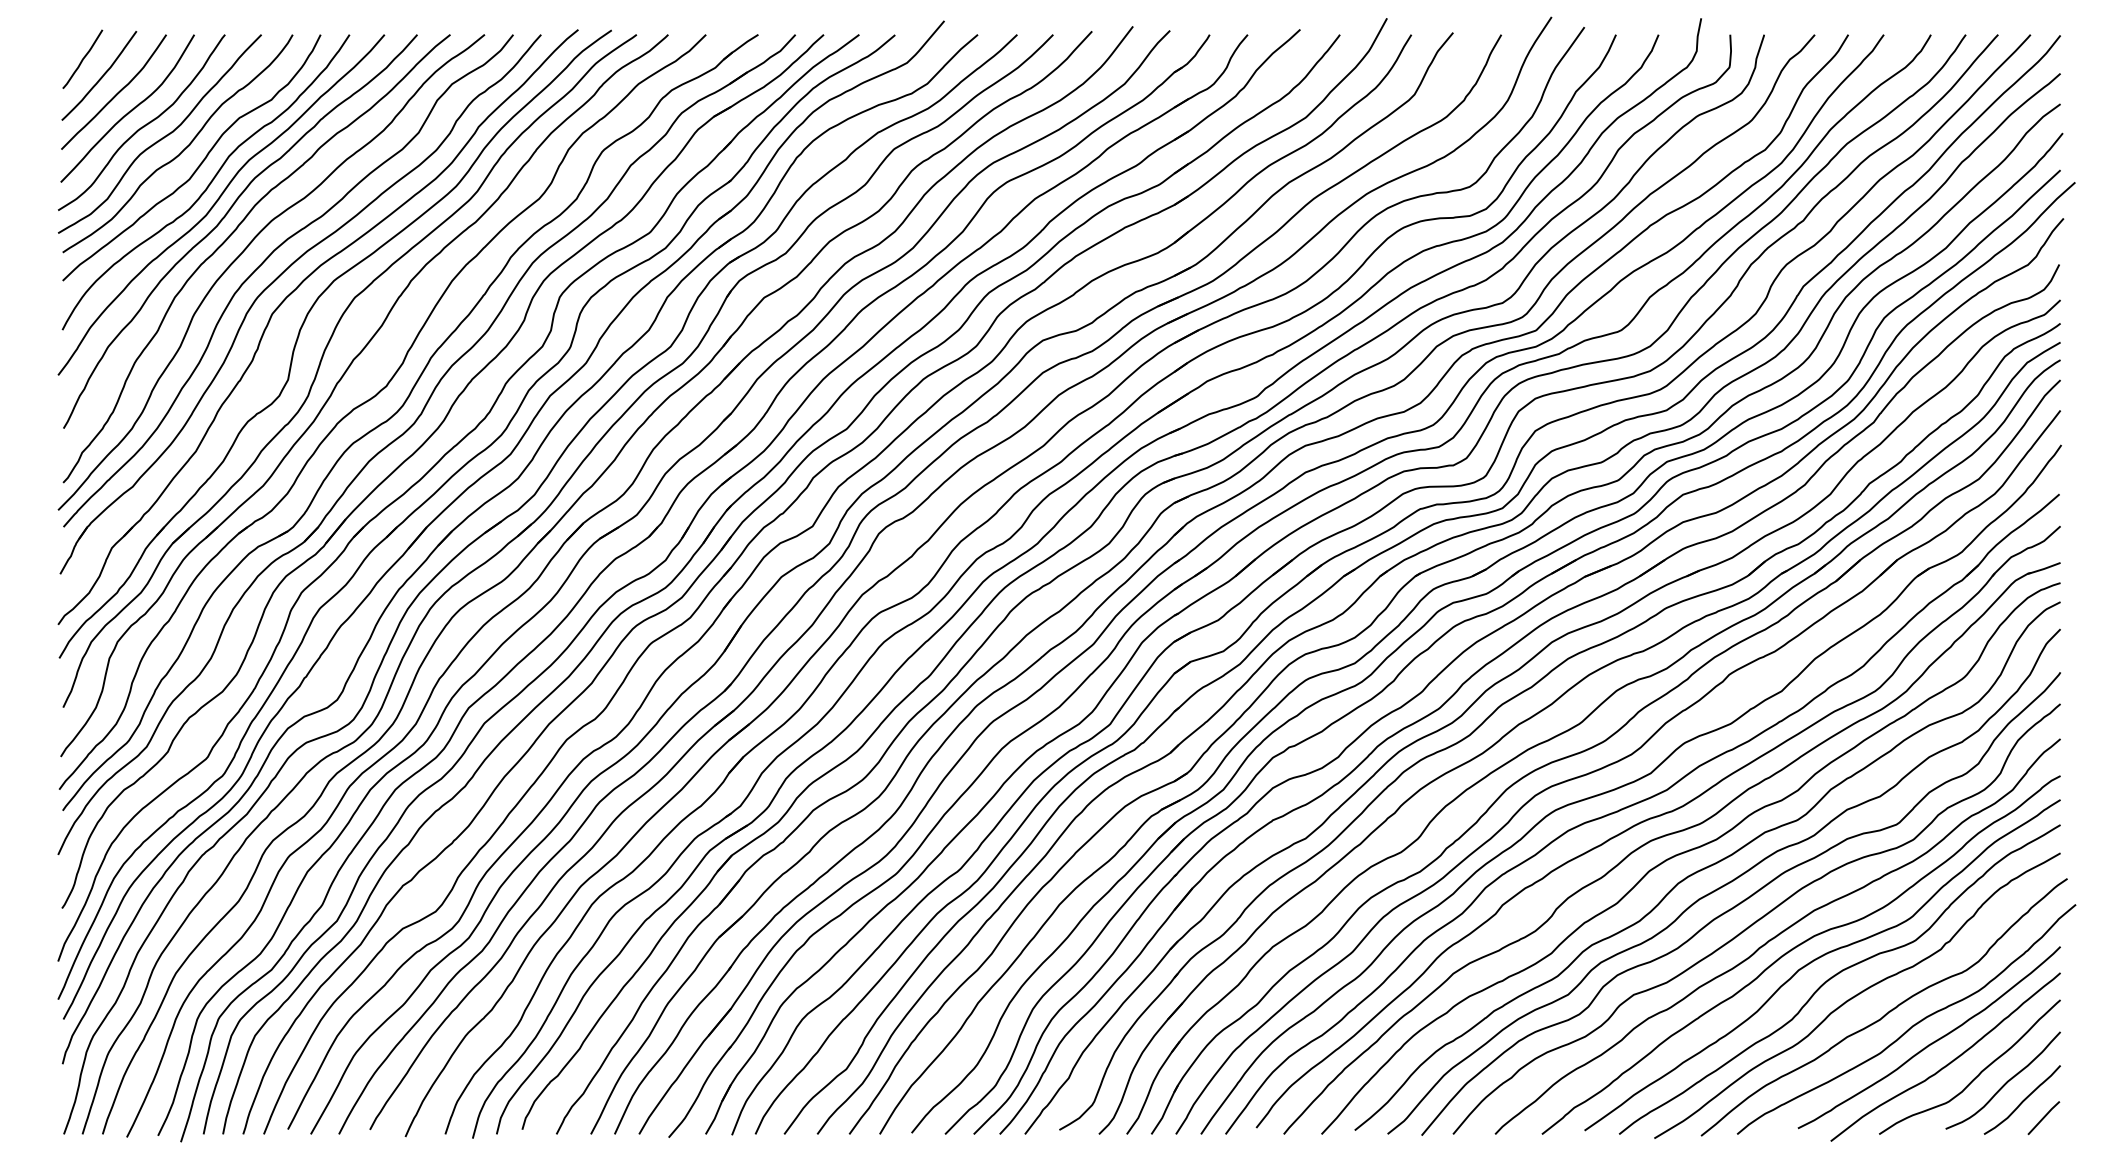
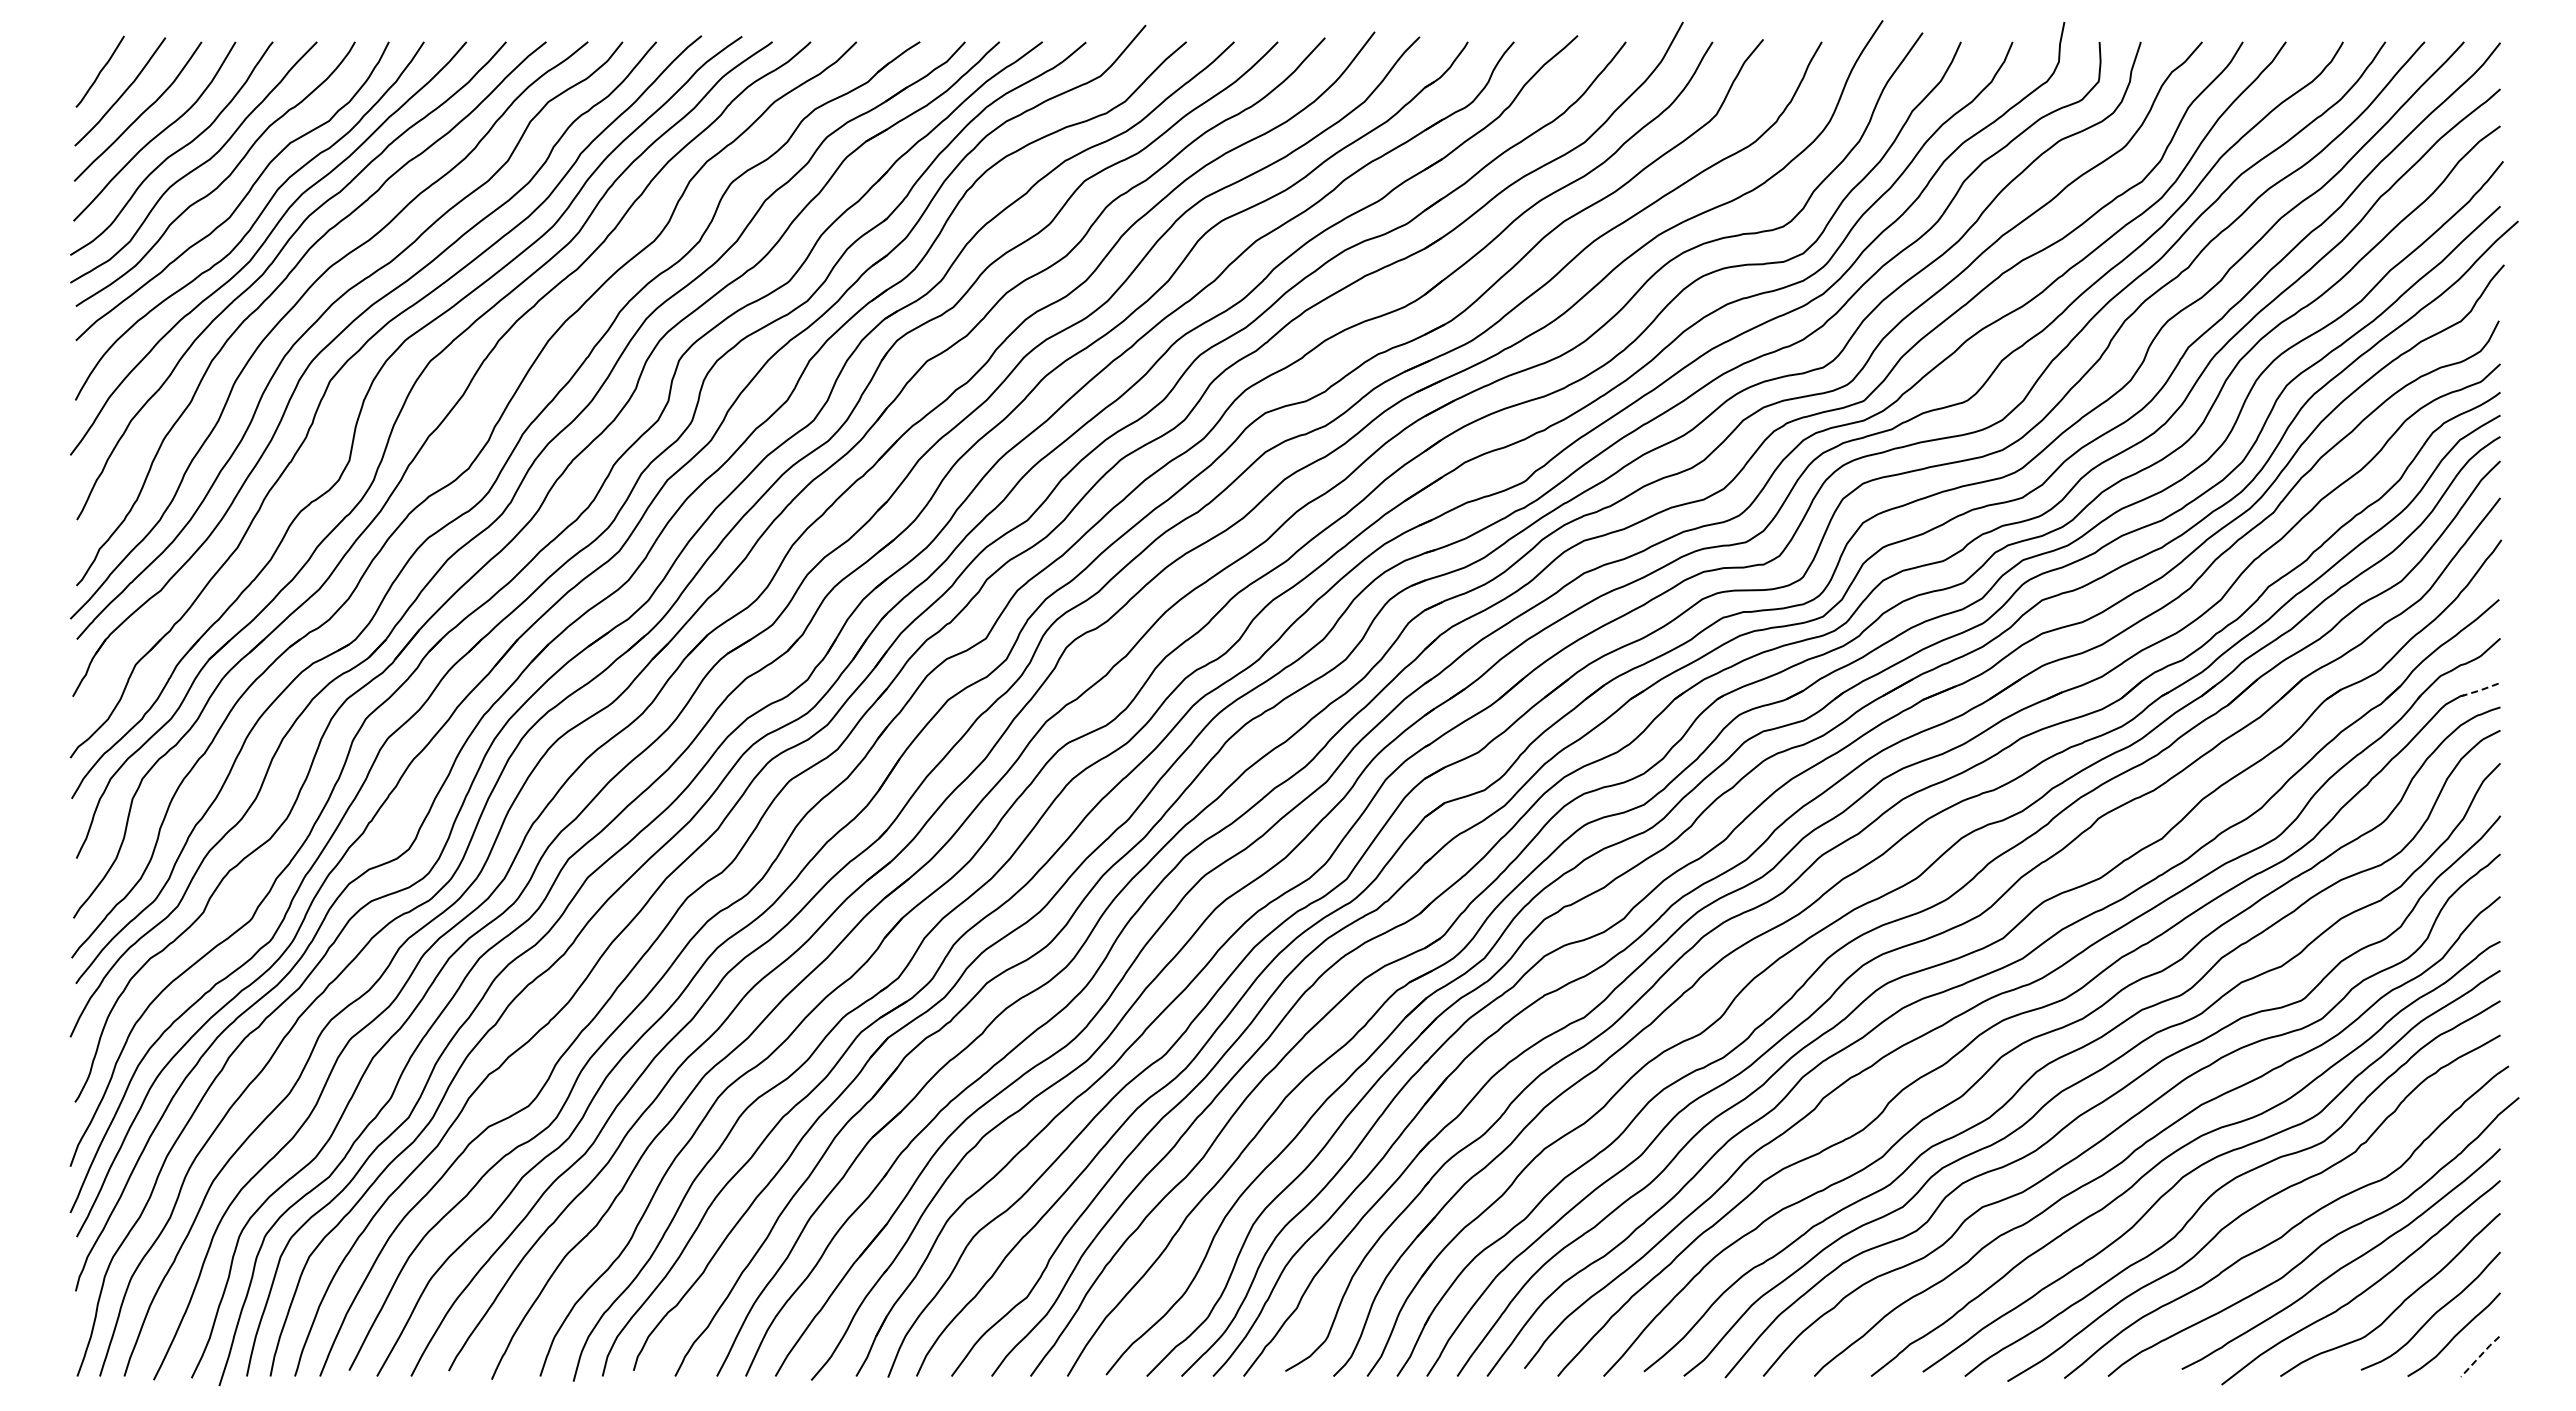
line: (2044, 569) -> (2480, 690), solid -> dashed
line: (2044, 1117) -> (2480, 1355), solid -> dashed

